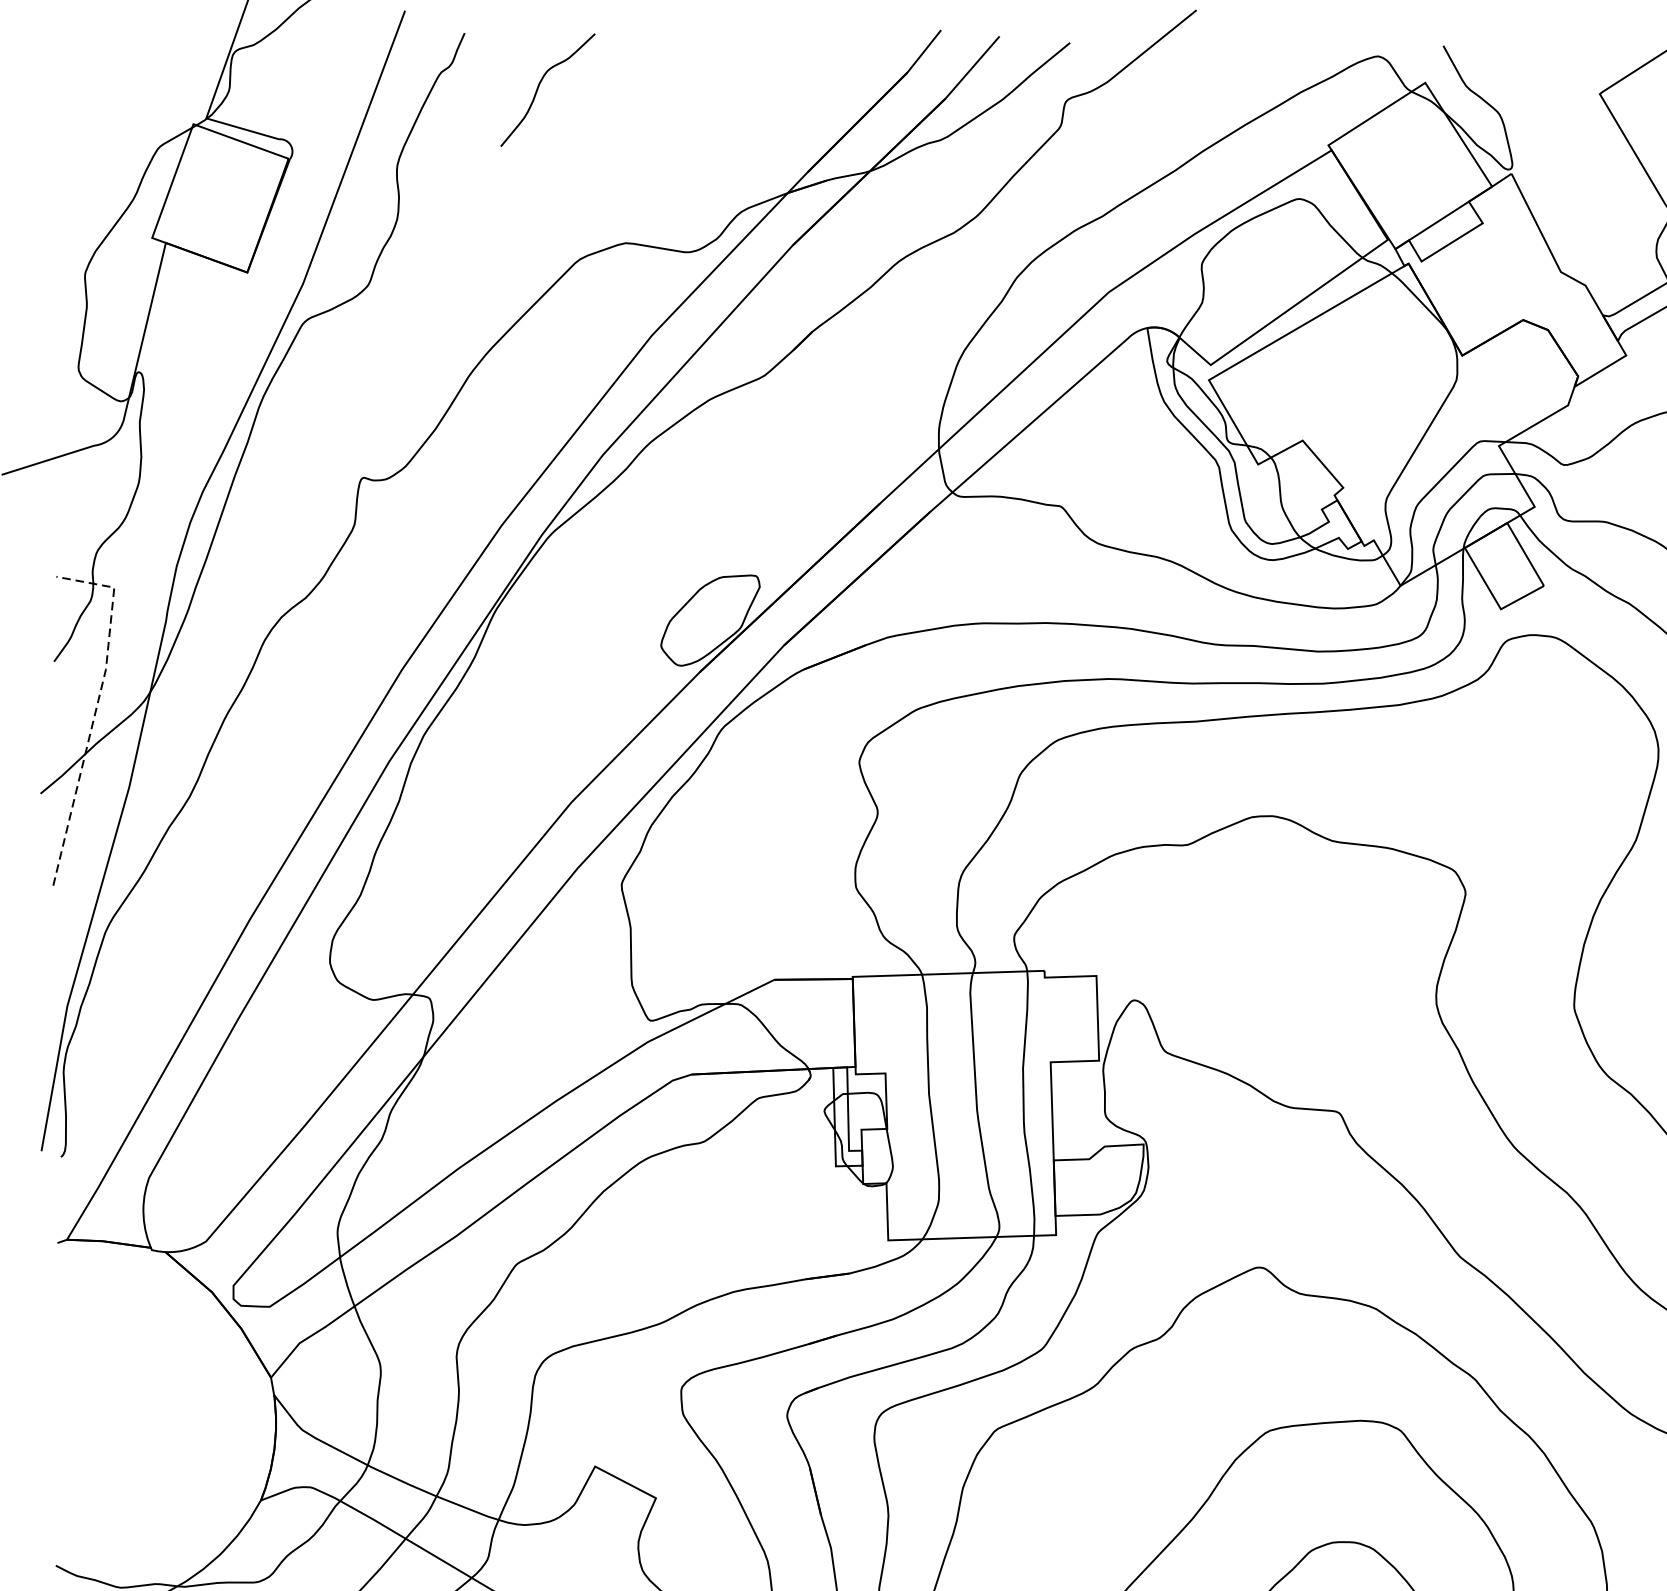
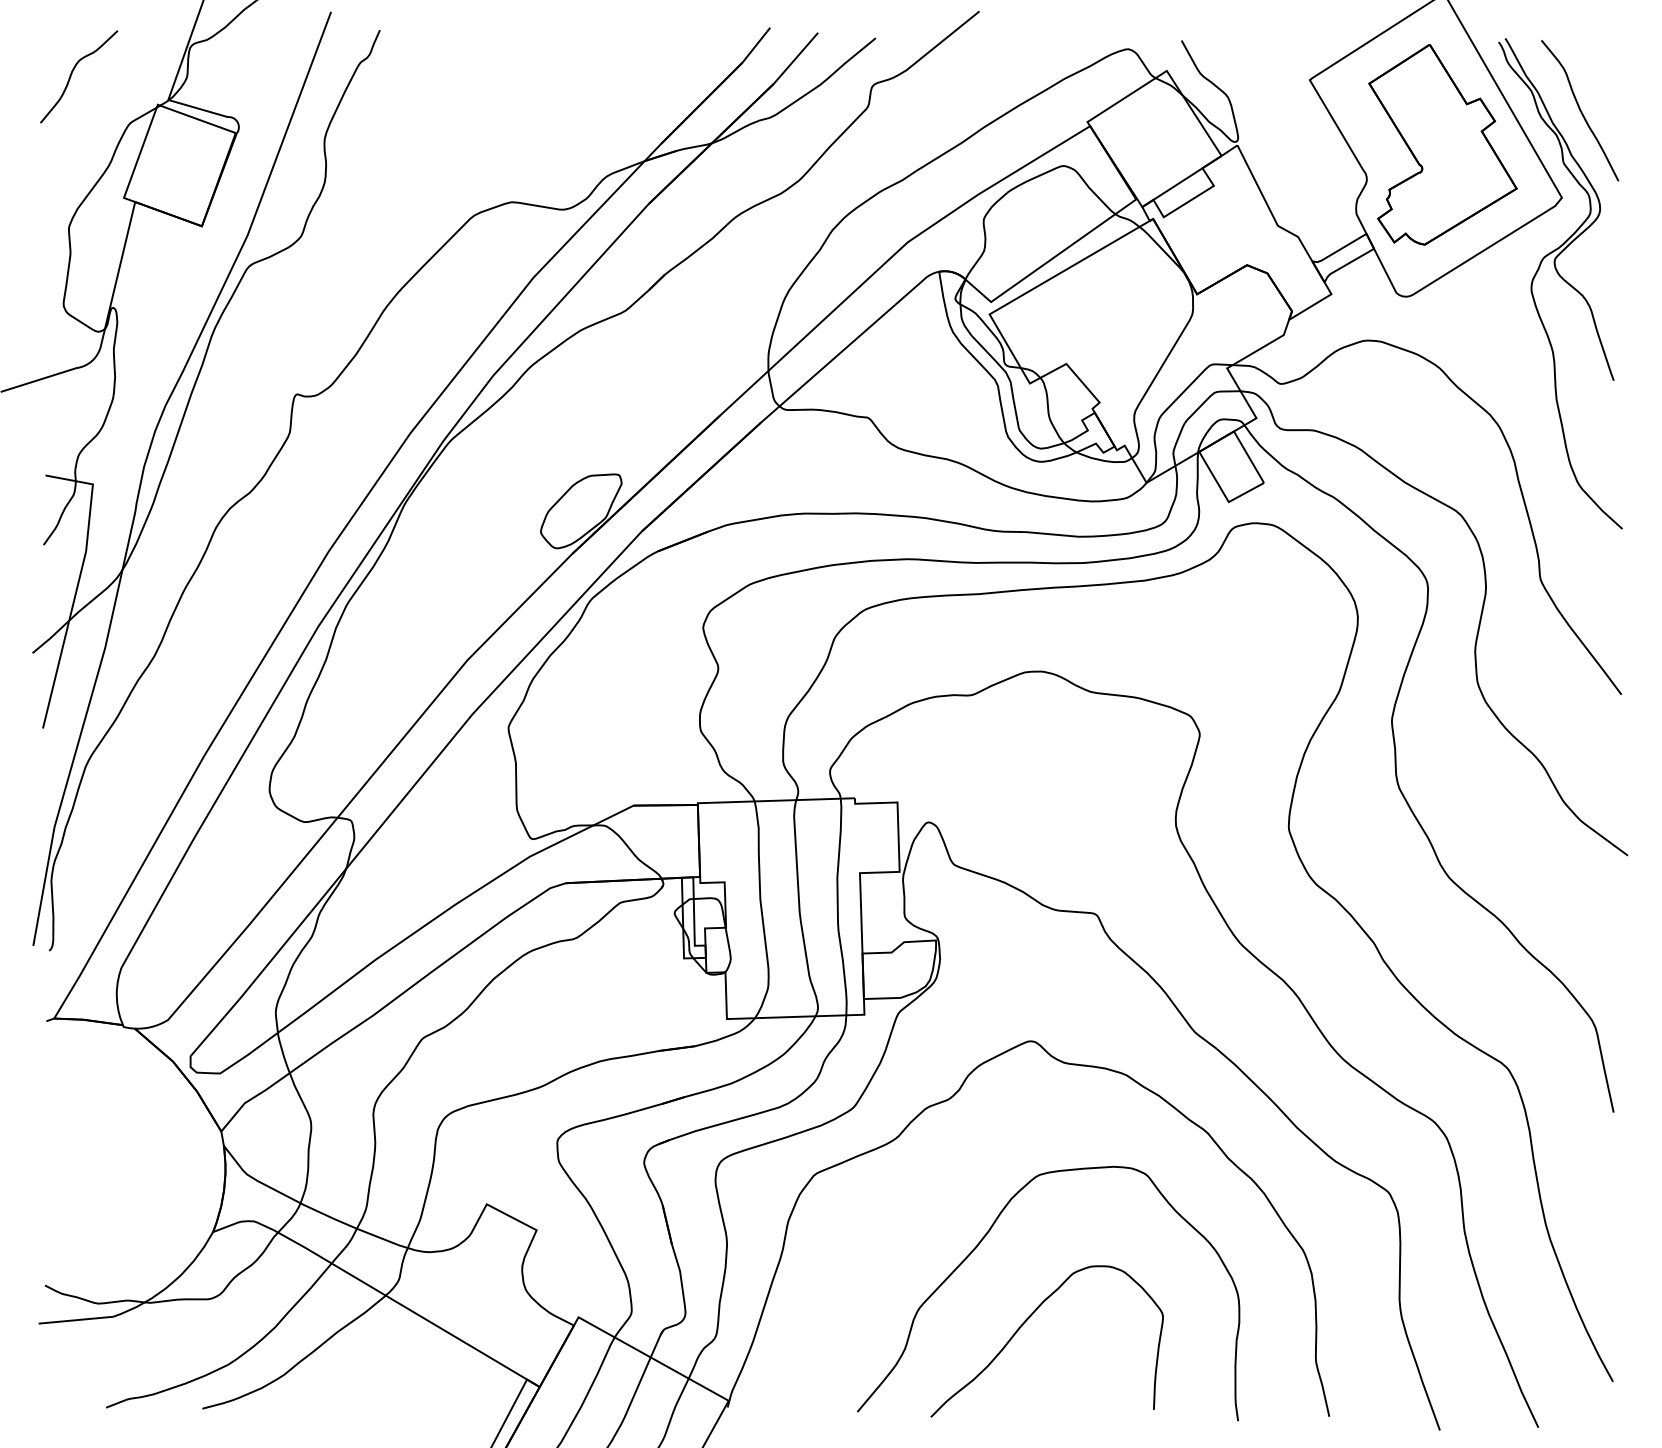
curve: (539, 87) -> (72, 74), moved
line: (96, 707) -> (78, 582), dashed -> solid

